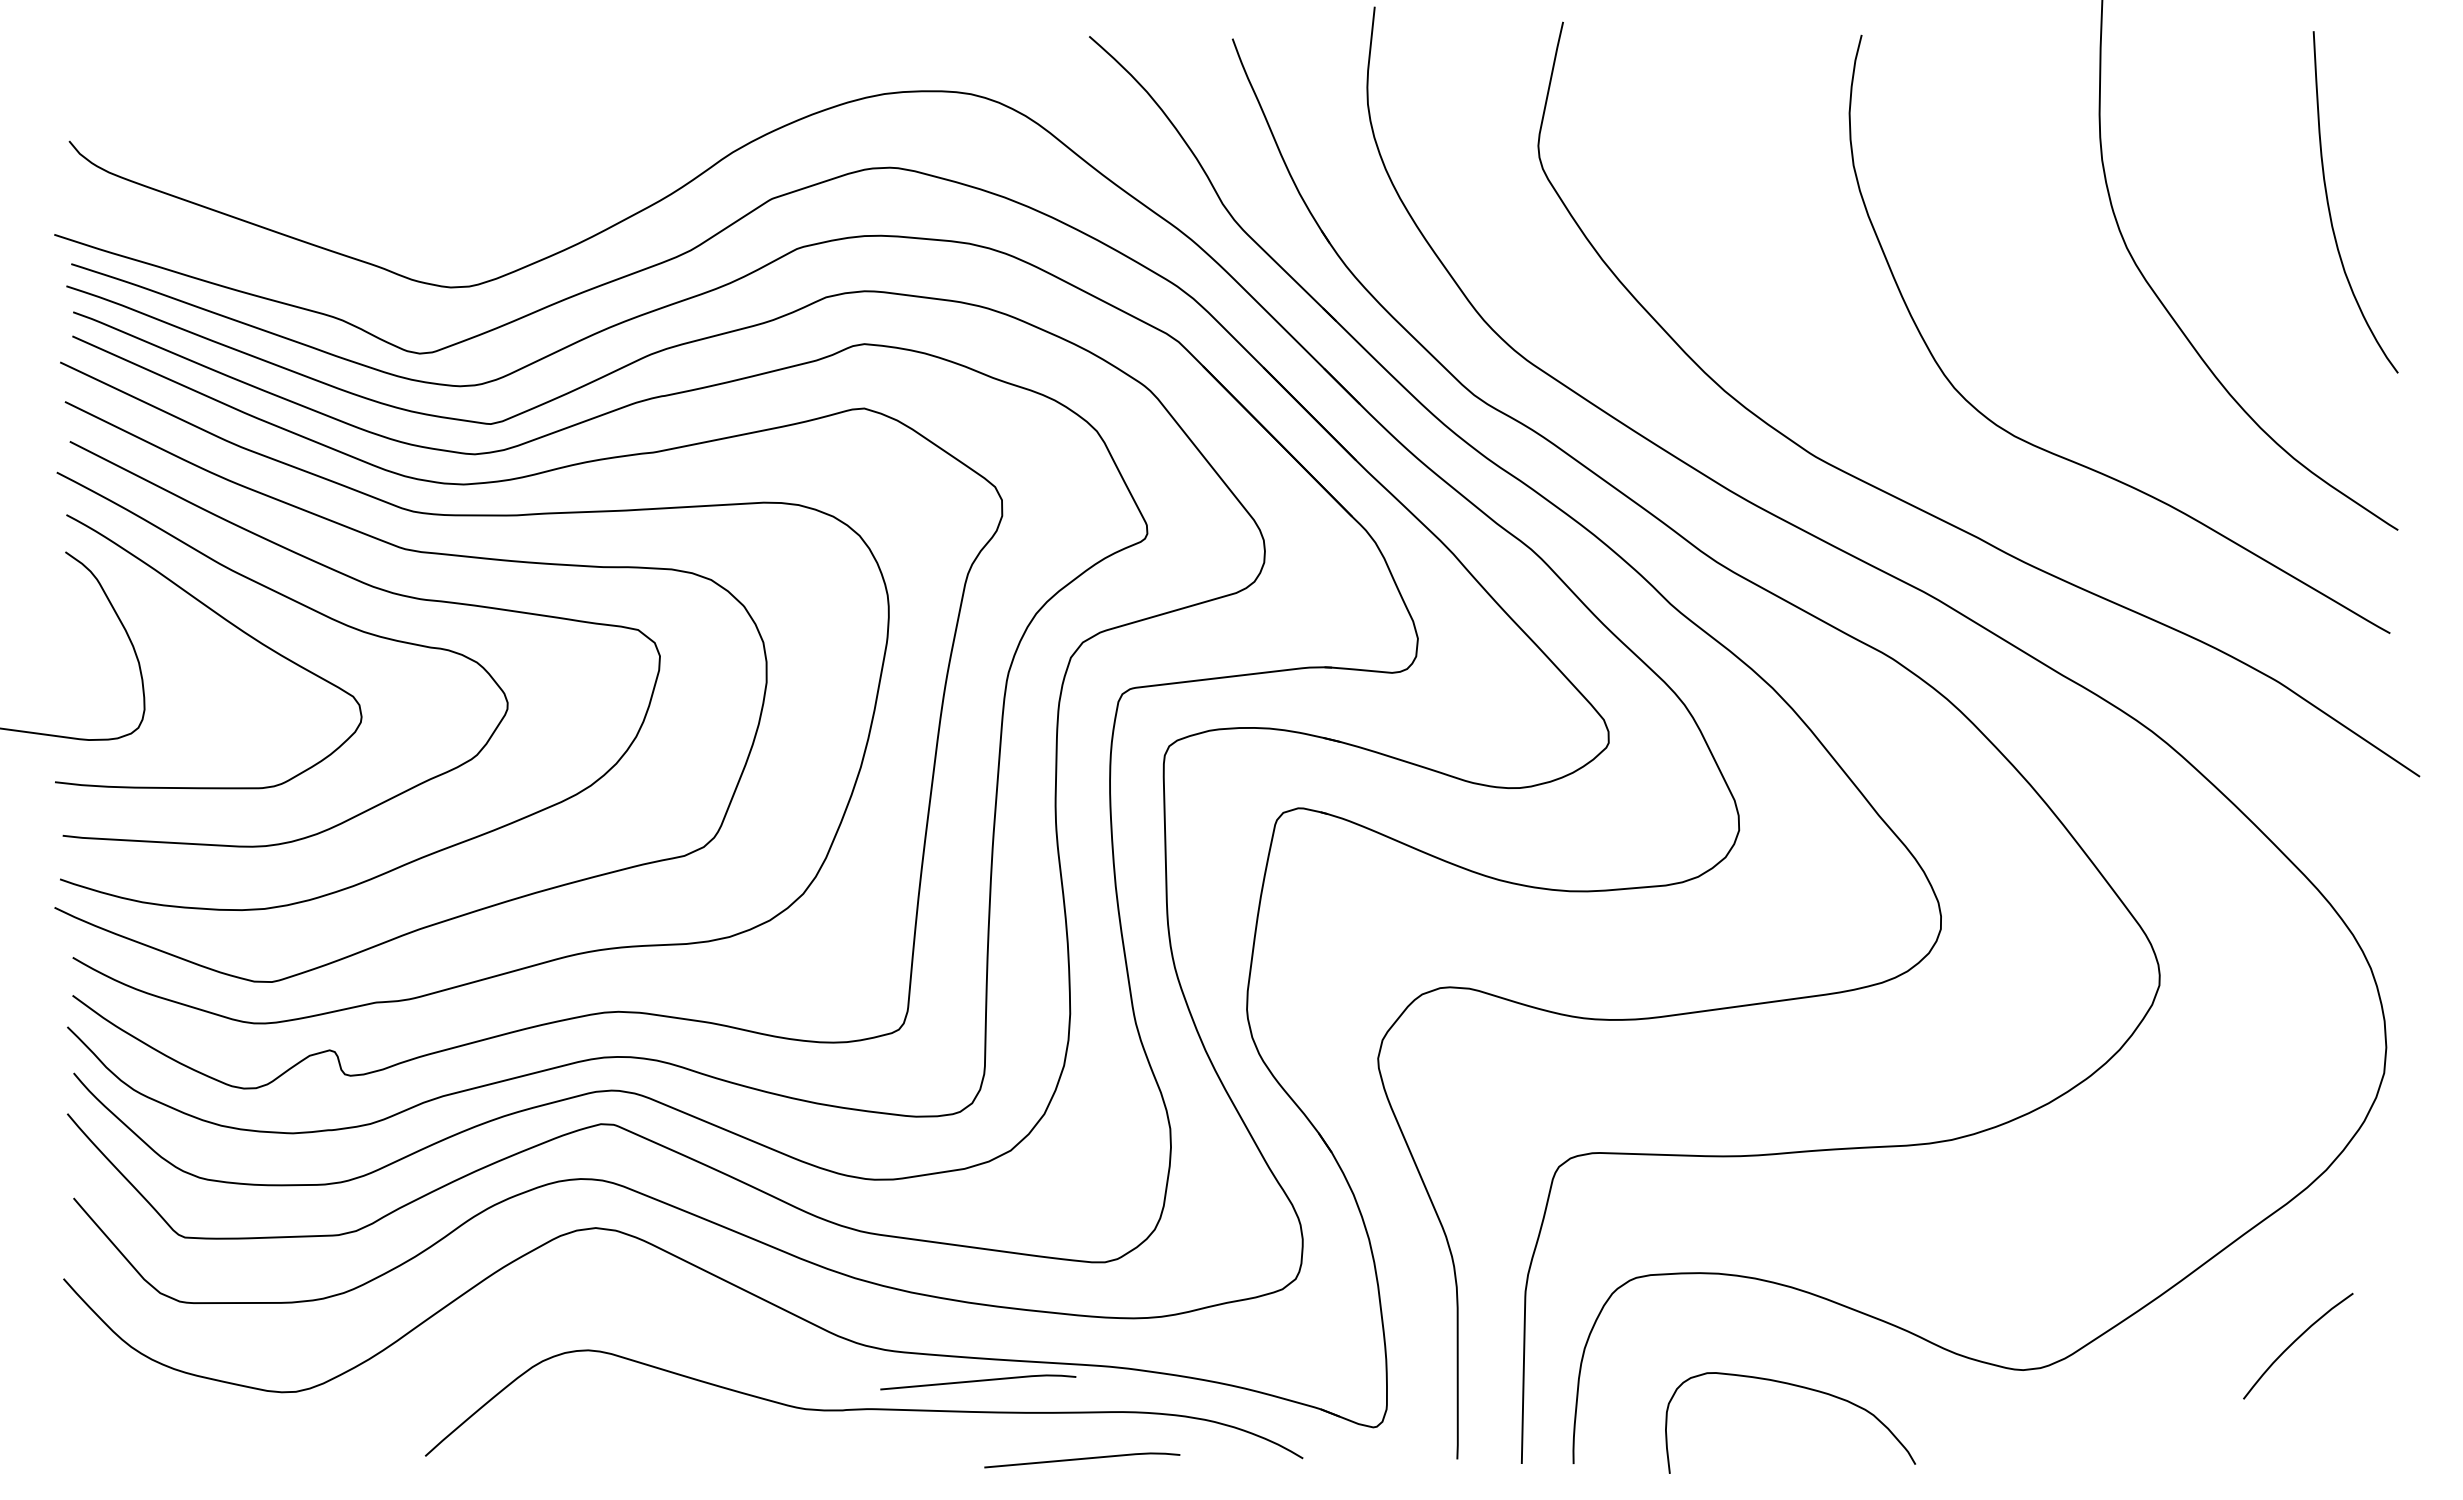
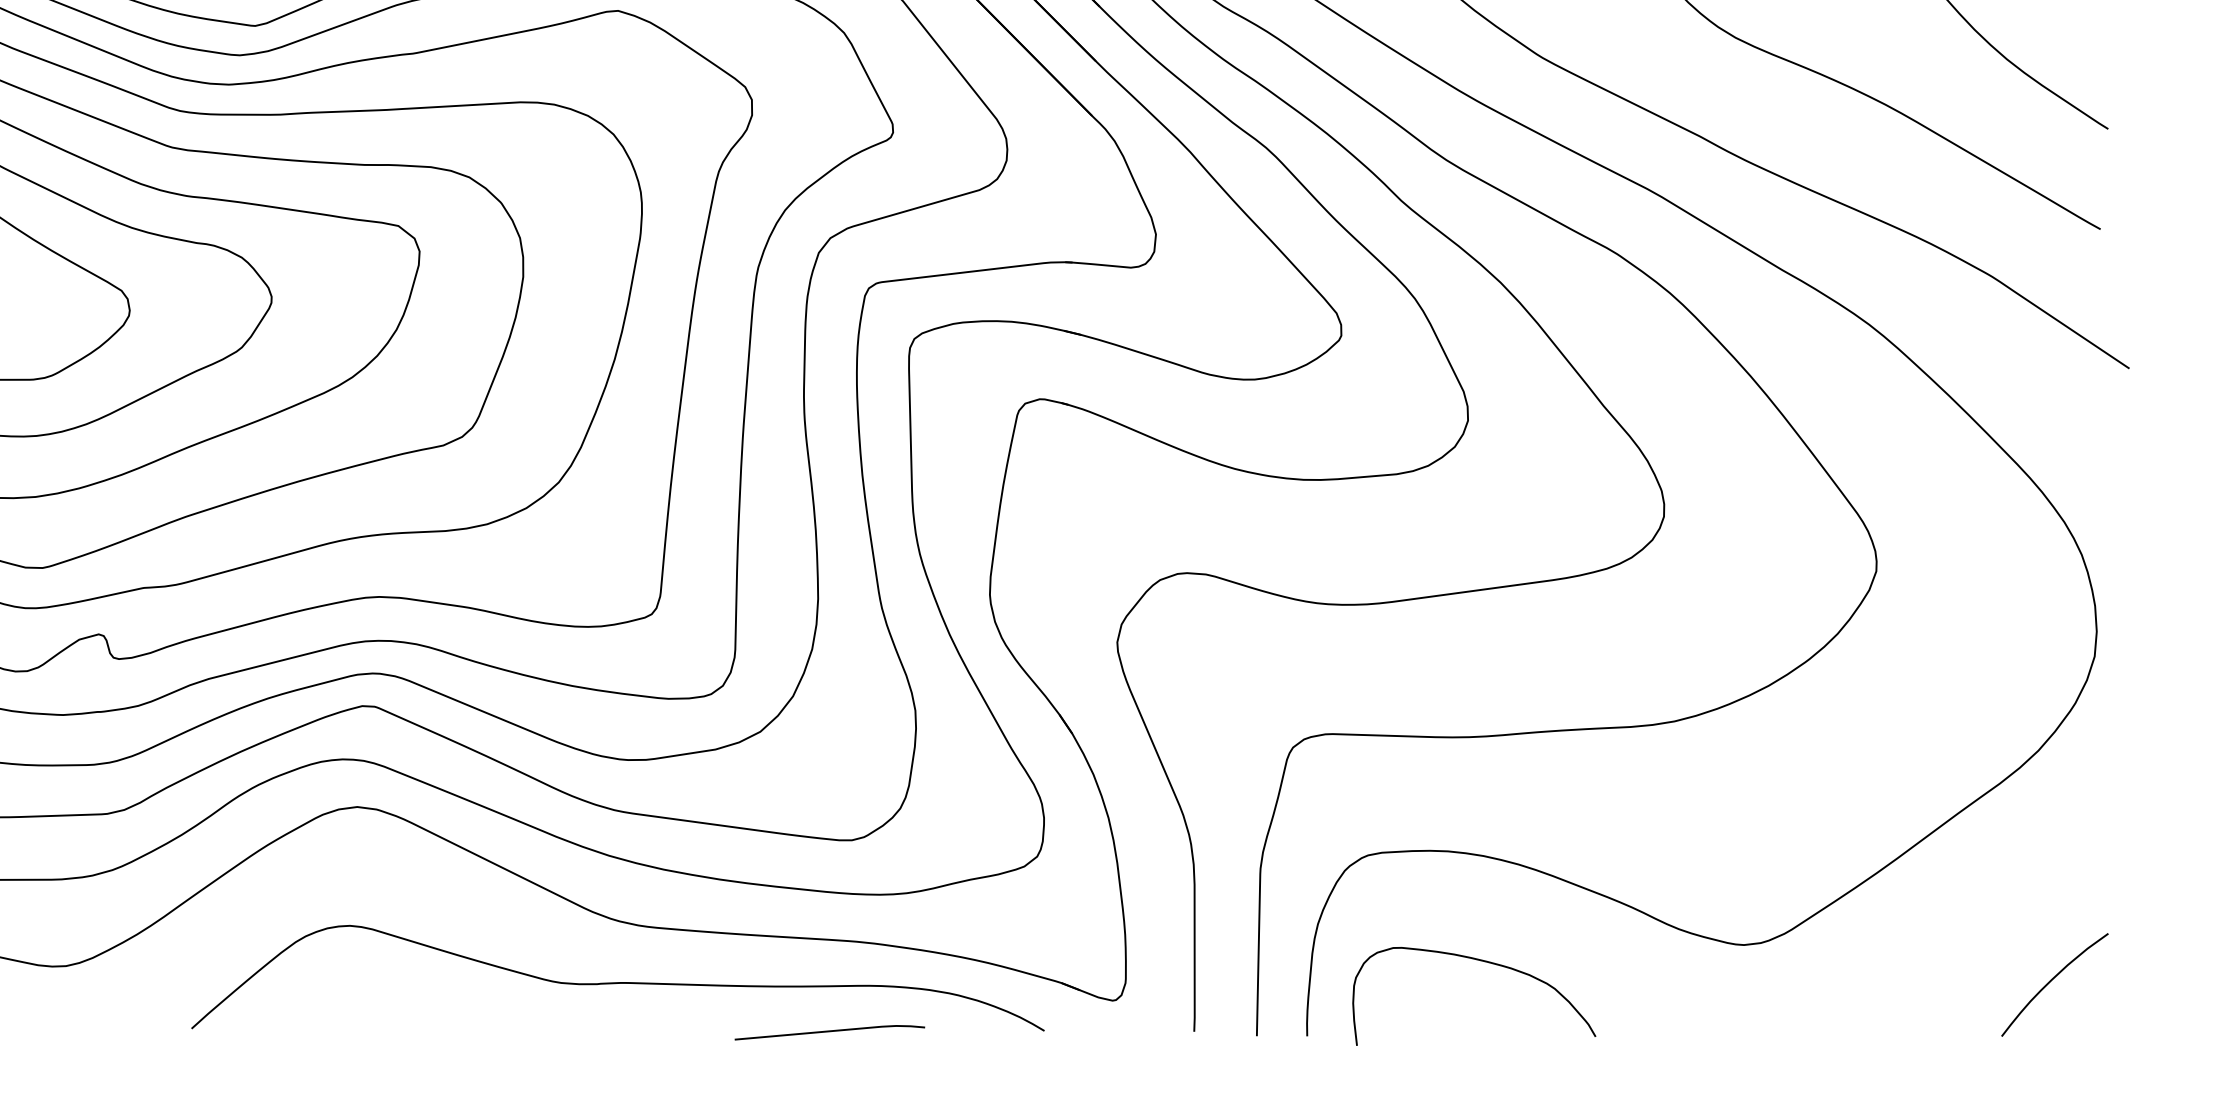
curve: (2295, 1341) -> (2052, 980), moved
line: (978, 1381) -> (729, 956), removed
curve: (1799, 1387) -> (1482, 961), moved

